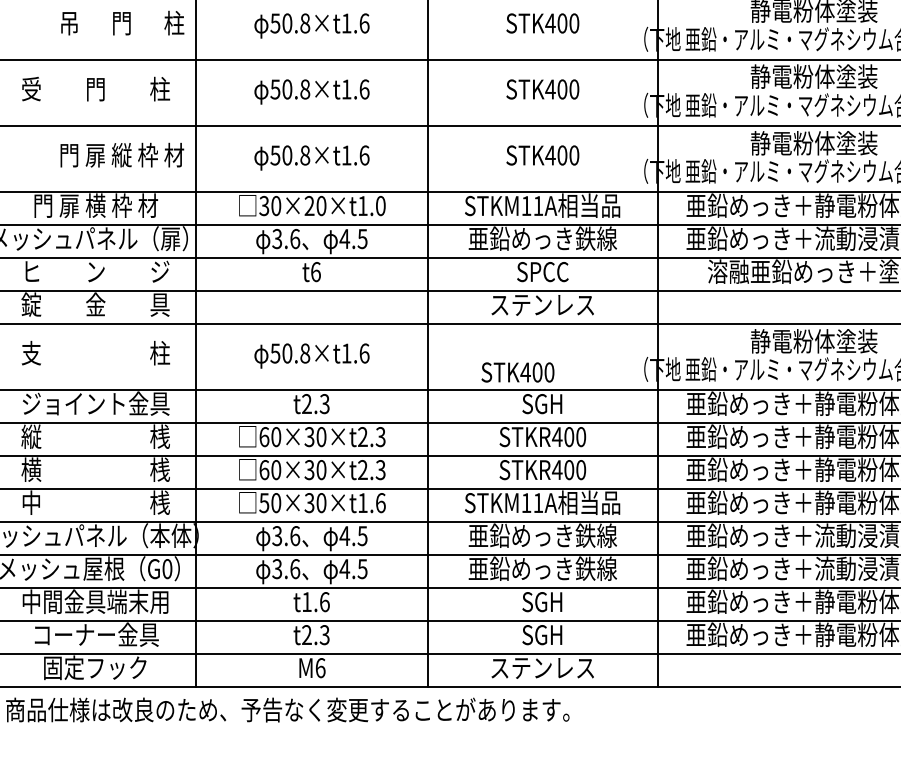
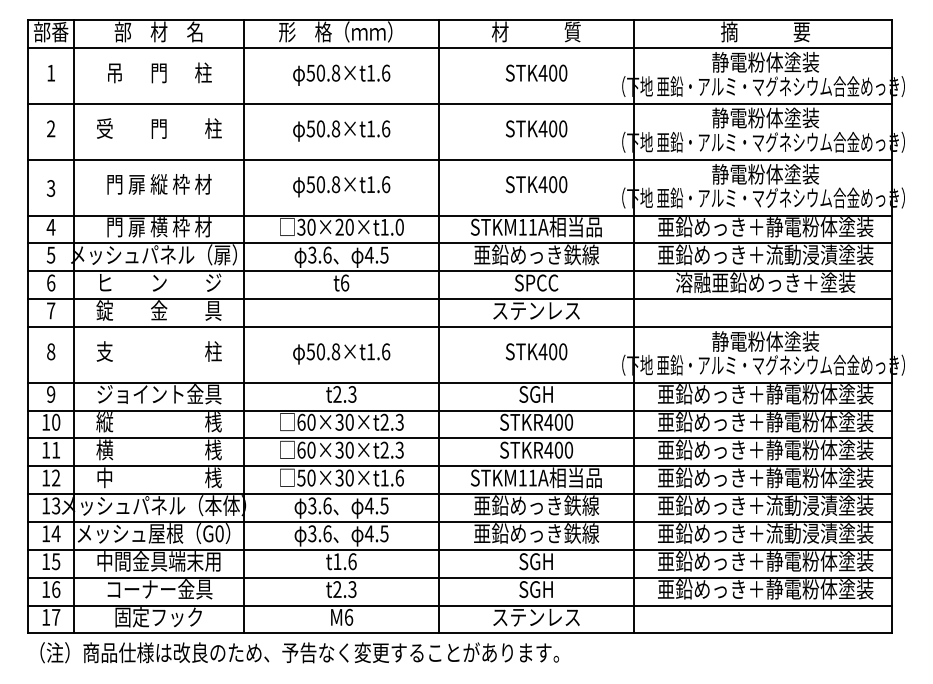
text: (122, 22) -> (159, 72), moved
text: (122, 155) -> (159, 184), moved
text: (517, 372) -> (536, 351), moved

